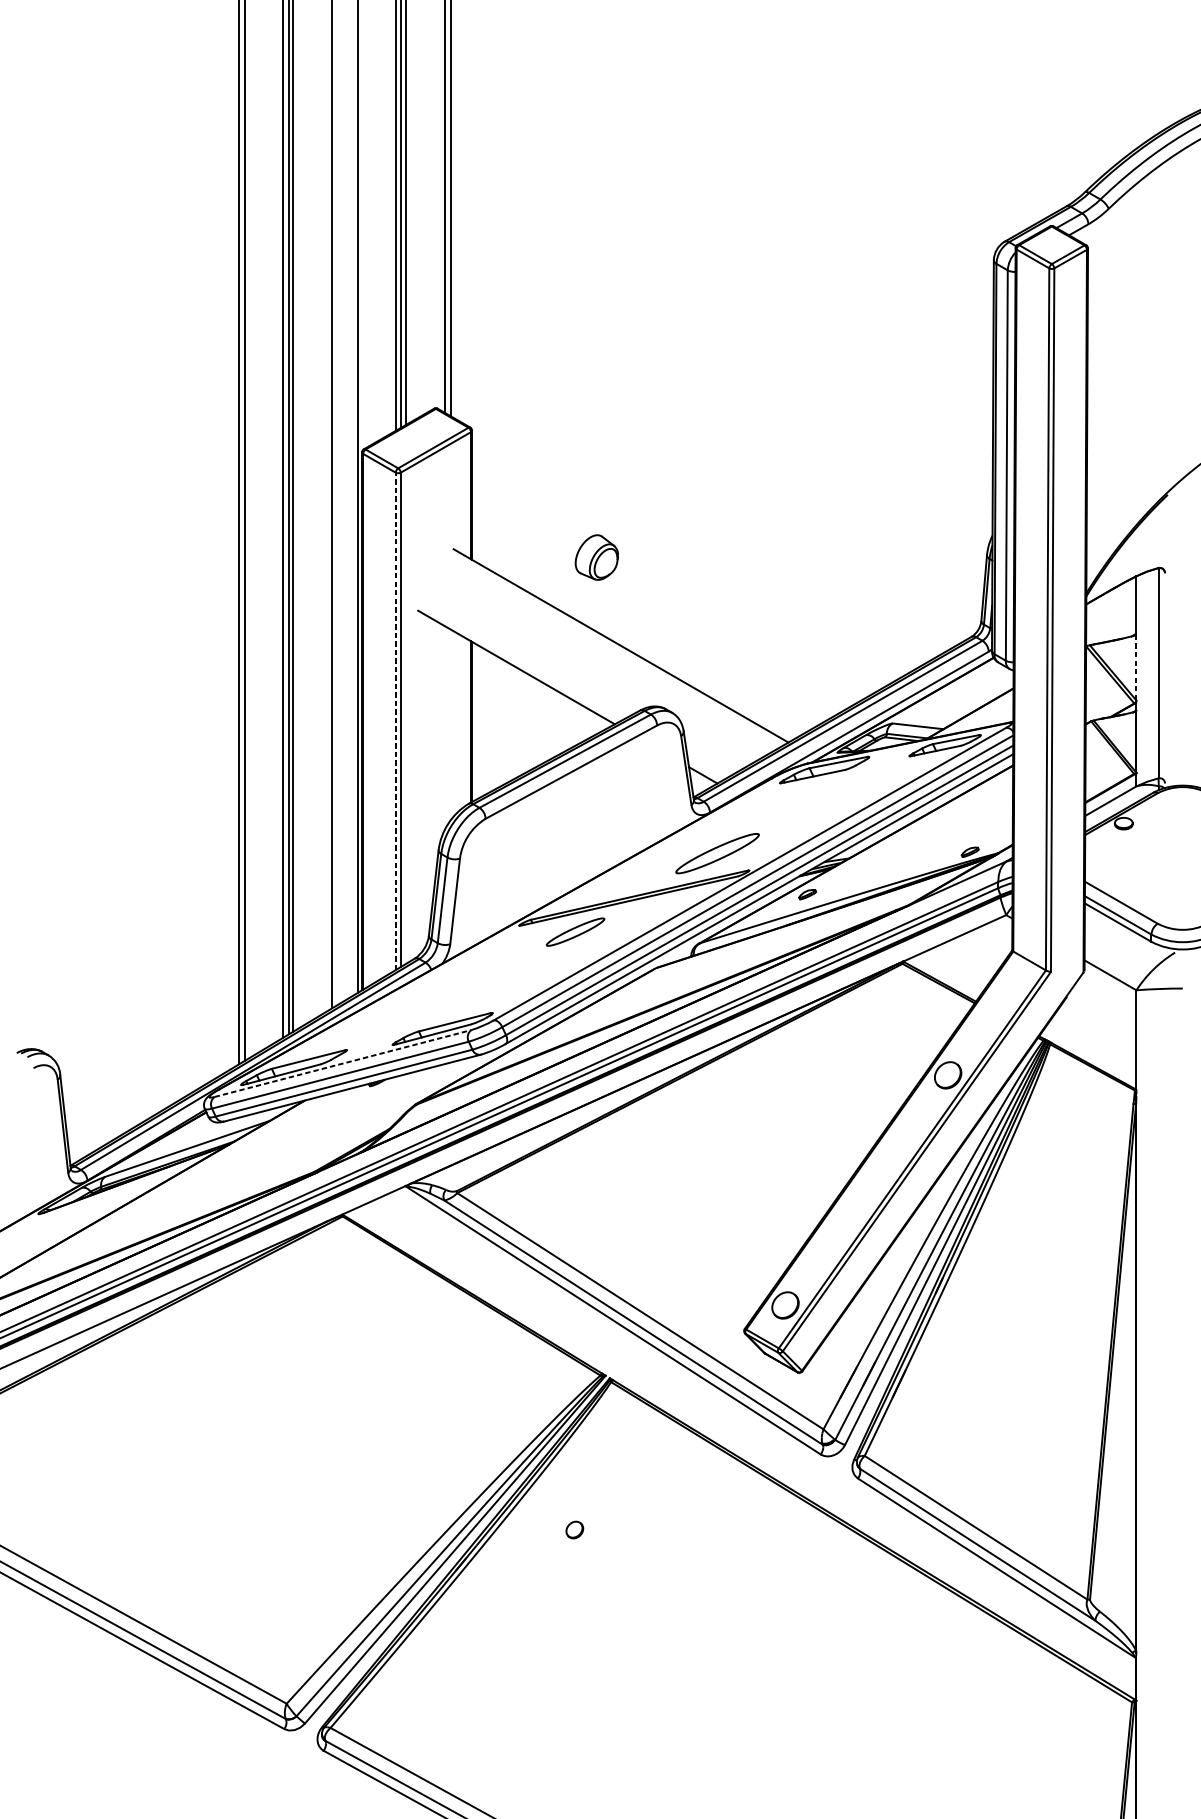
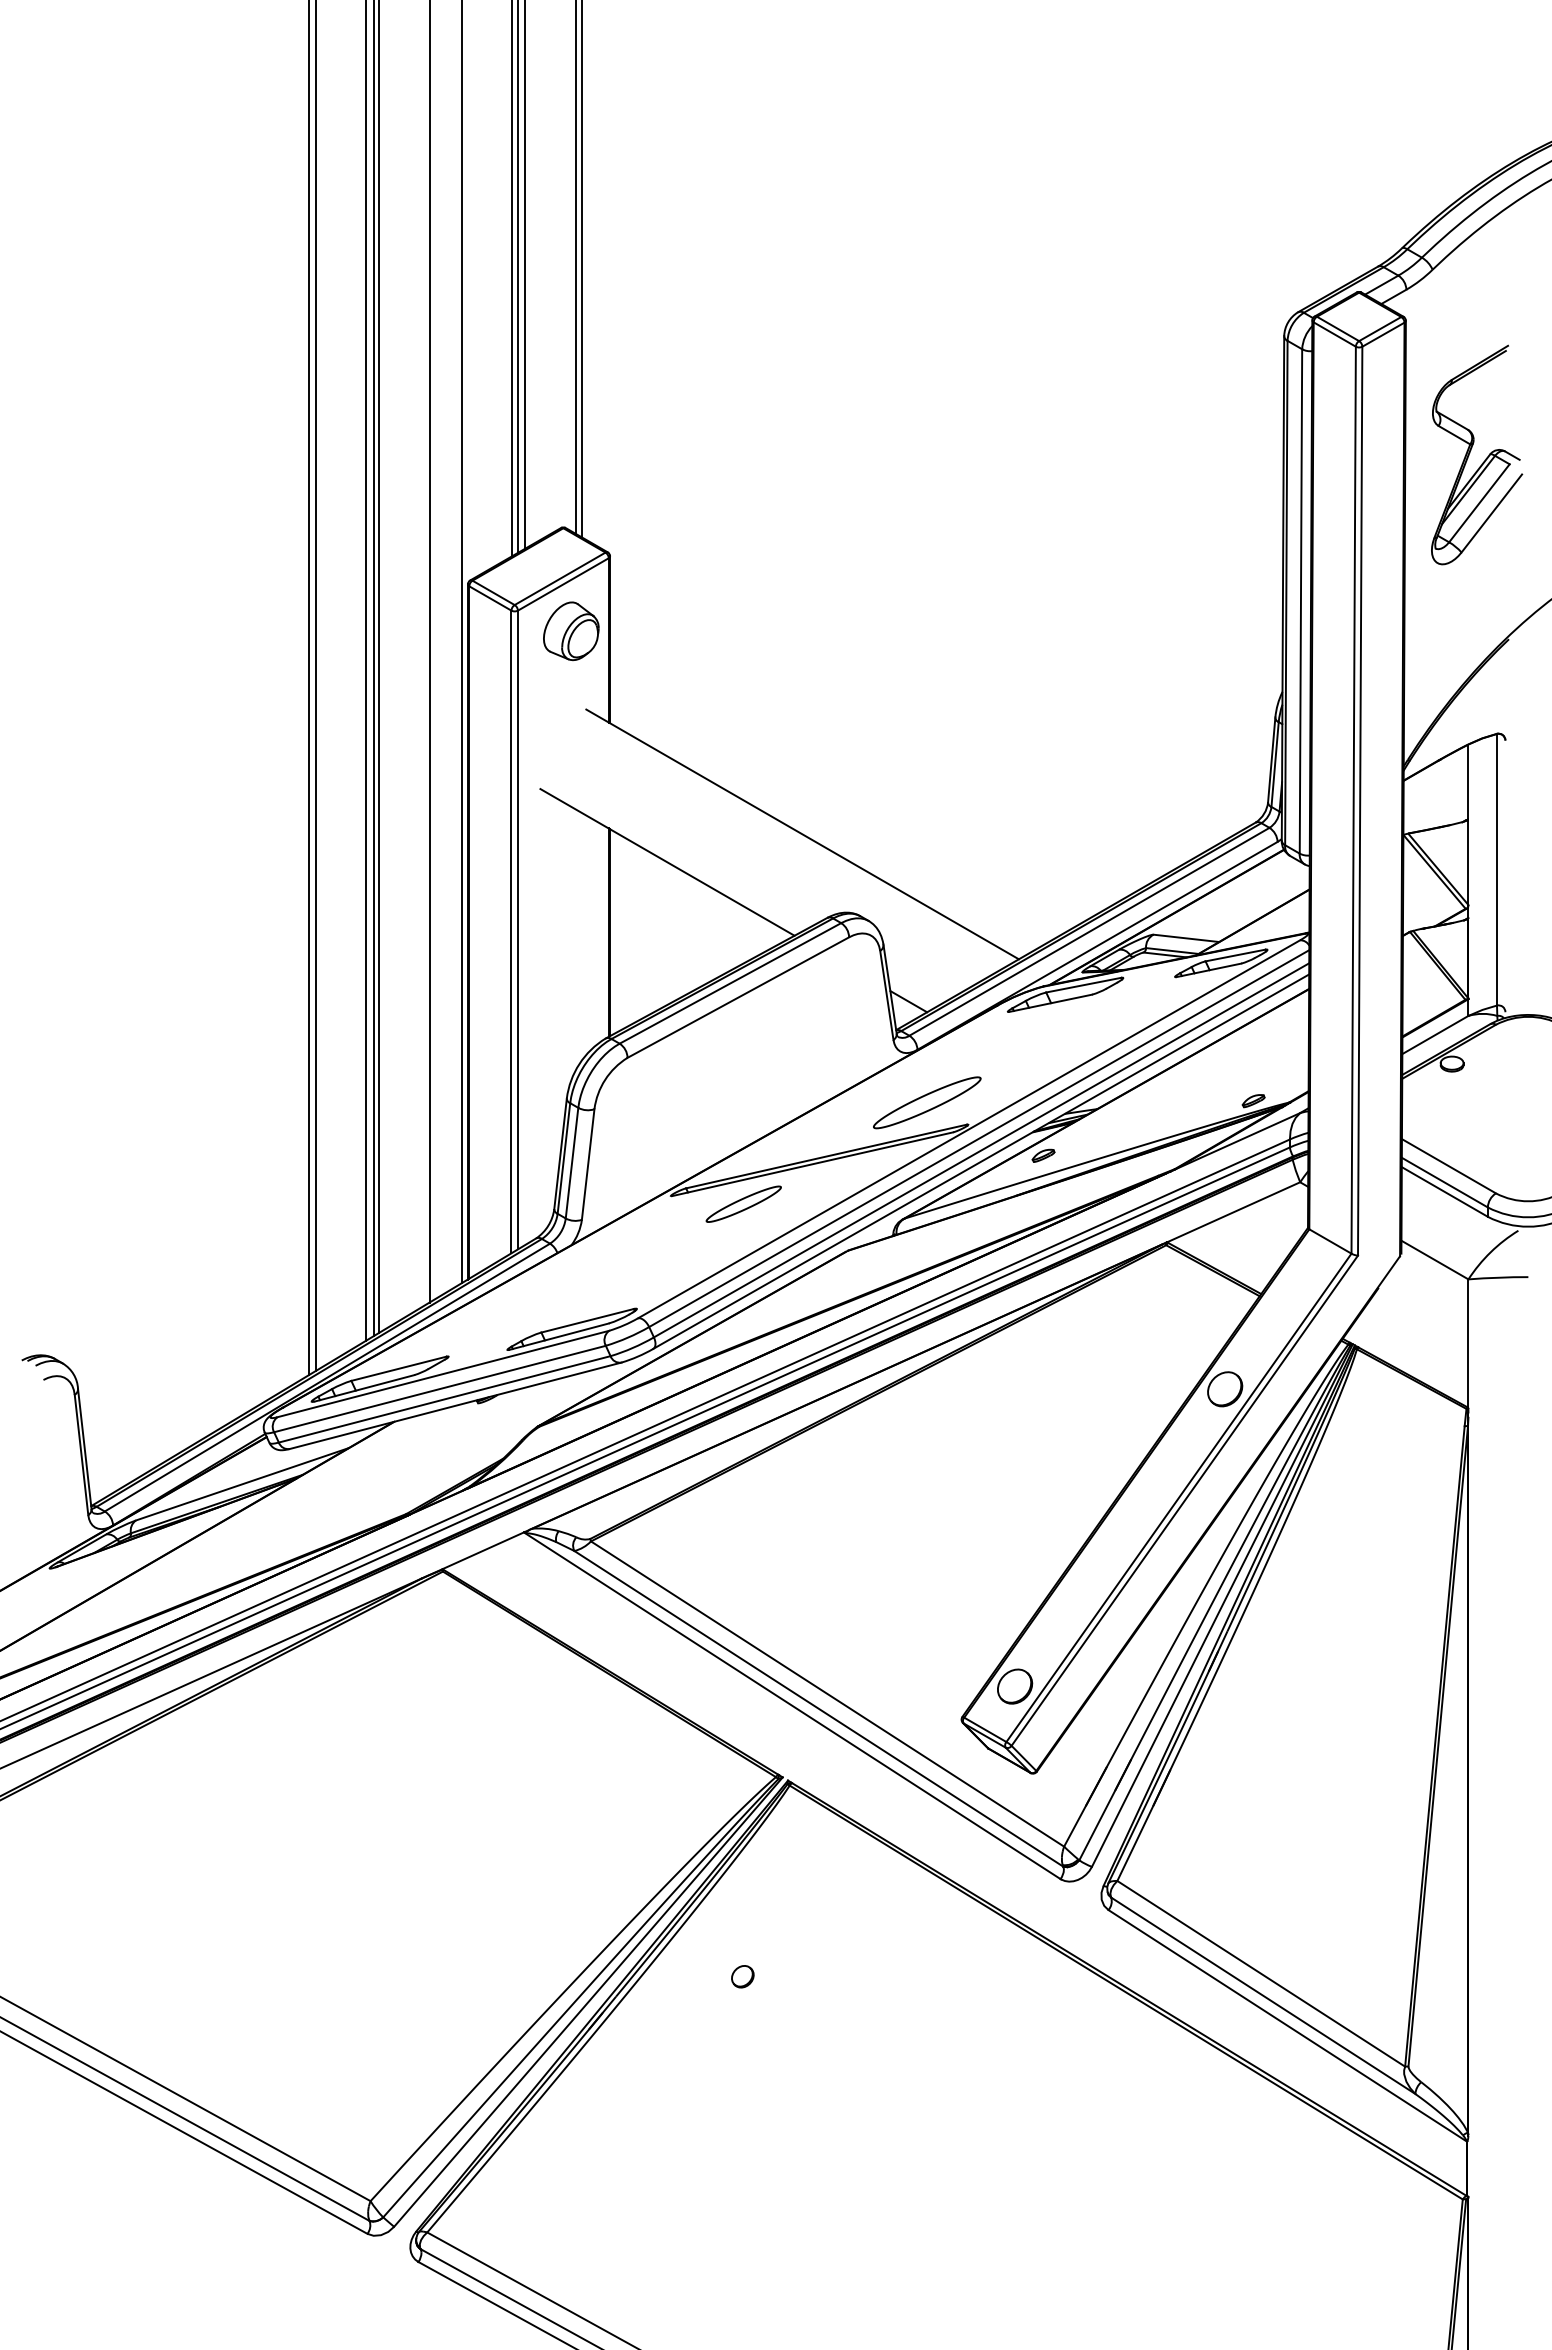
part: (1138, 351) -> (1470, 453), added
part: (597, 557) -> (571, 631), moved
line: (1136, 668) -> (1468, 863), dashed -> solid
line: (395, 721) -> (511, 931), dashed -> solid
line: (343, 1063) -> (443, 1373), dashed -> solid

